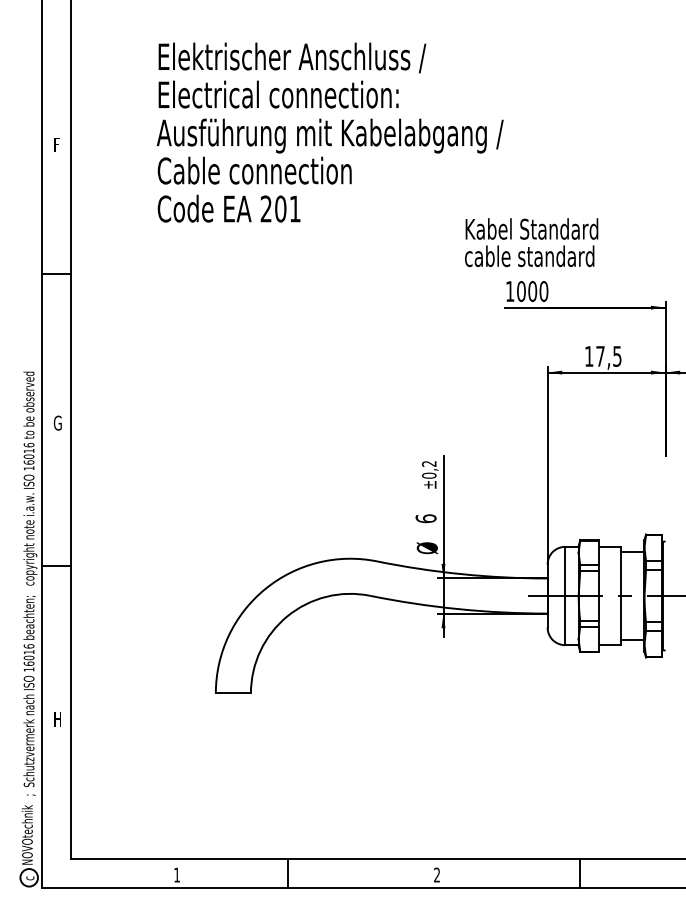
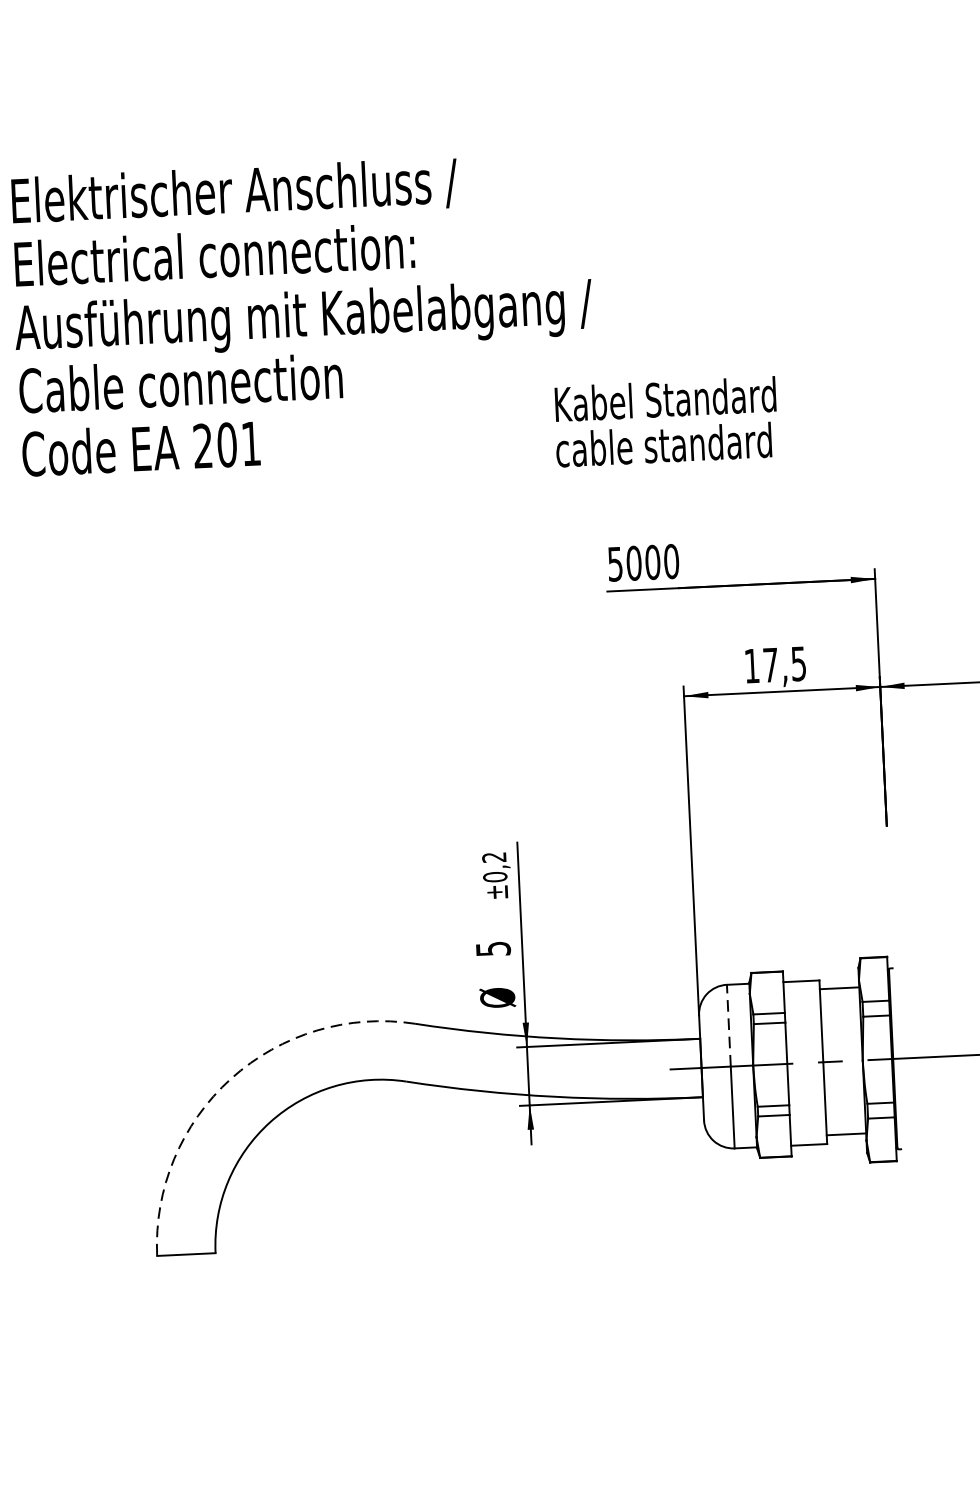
text: (531, 242) -> (665, 421), moved
text: (510, 291) -> (615, 564), 1000 -> 5000
text: (425, 518) -> (492, 948), 6 -> 5
line: (565, 571) -> (729, 1025), solid -> dashed
arc: (265, 589) -> (231, 1079), solid -> dashed

